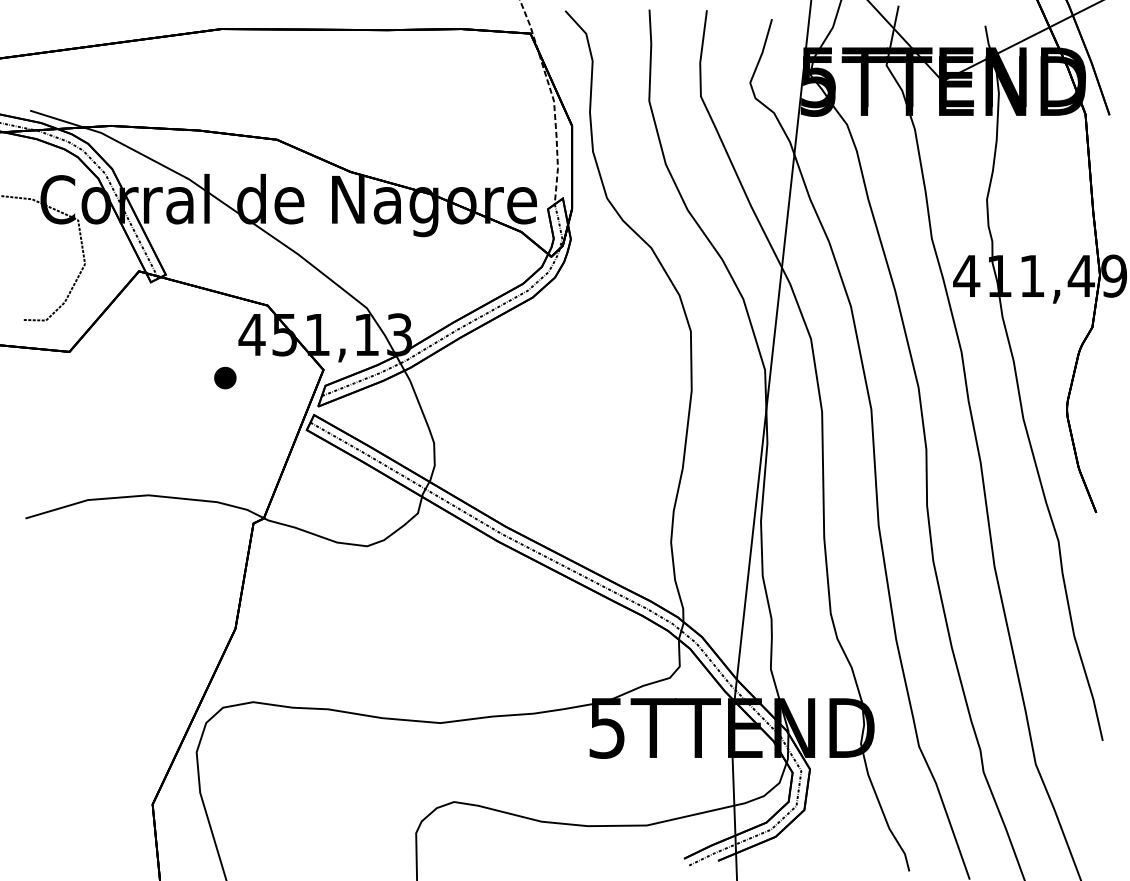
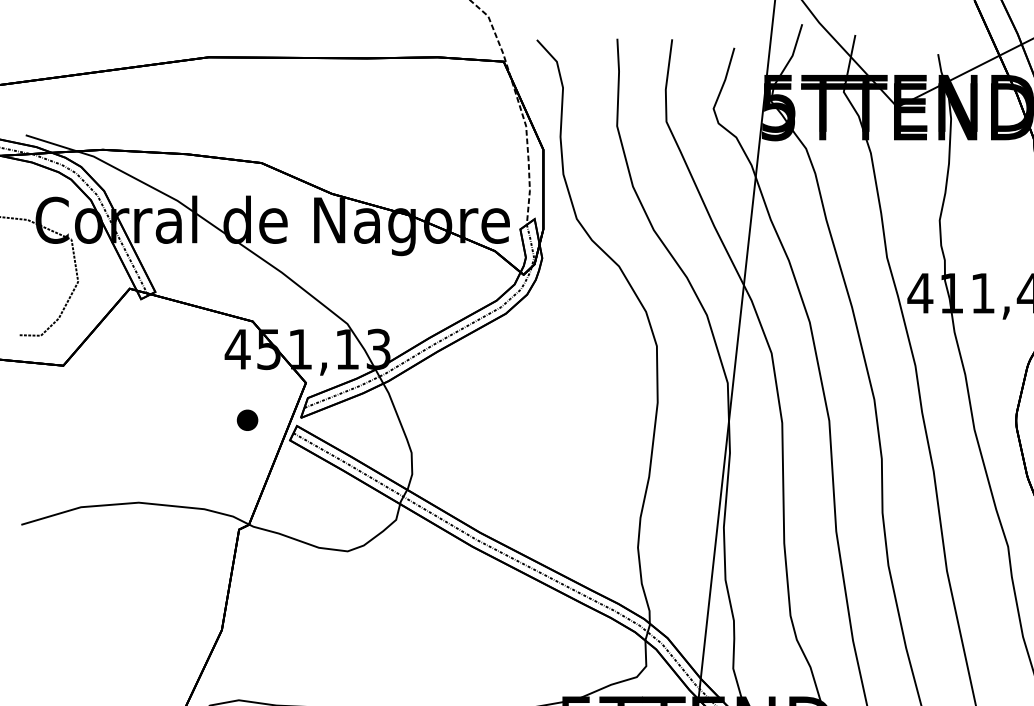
part: (225, 377) -> (247, 419), moved

